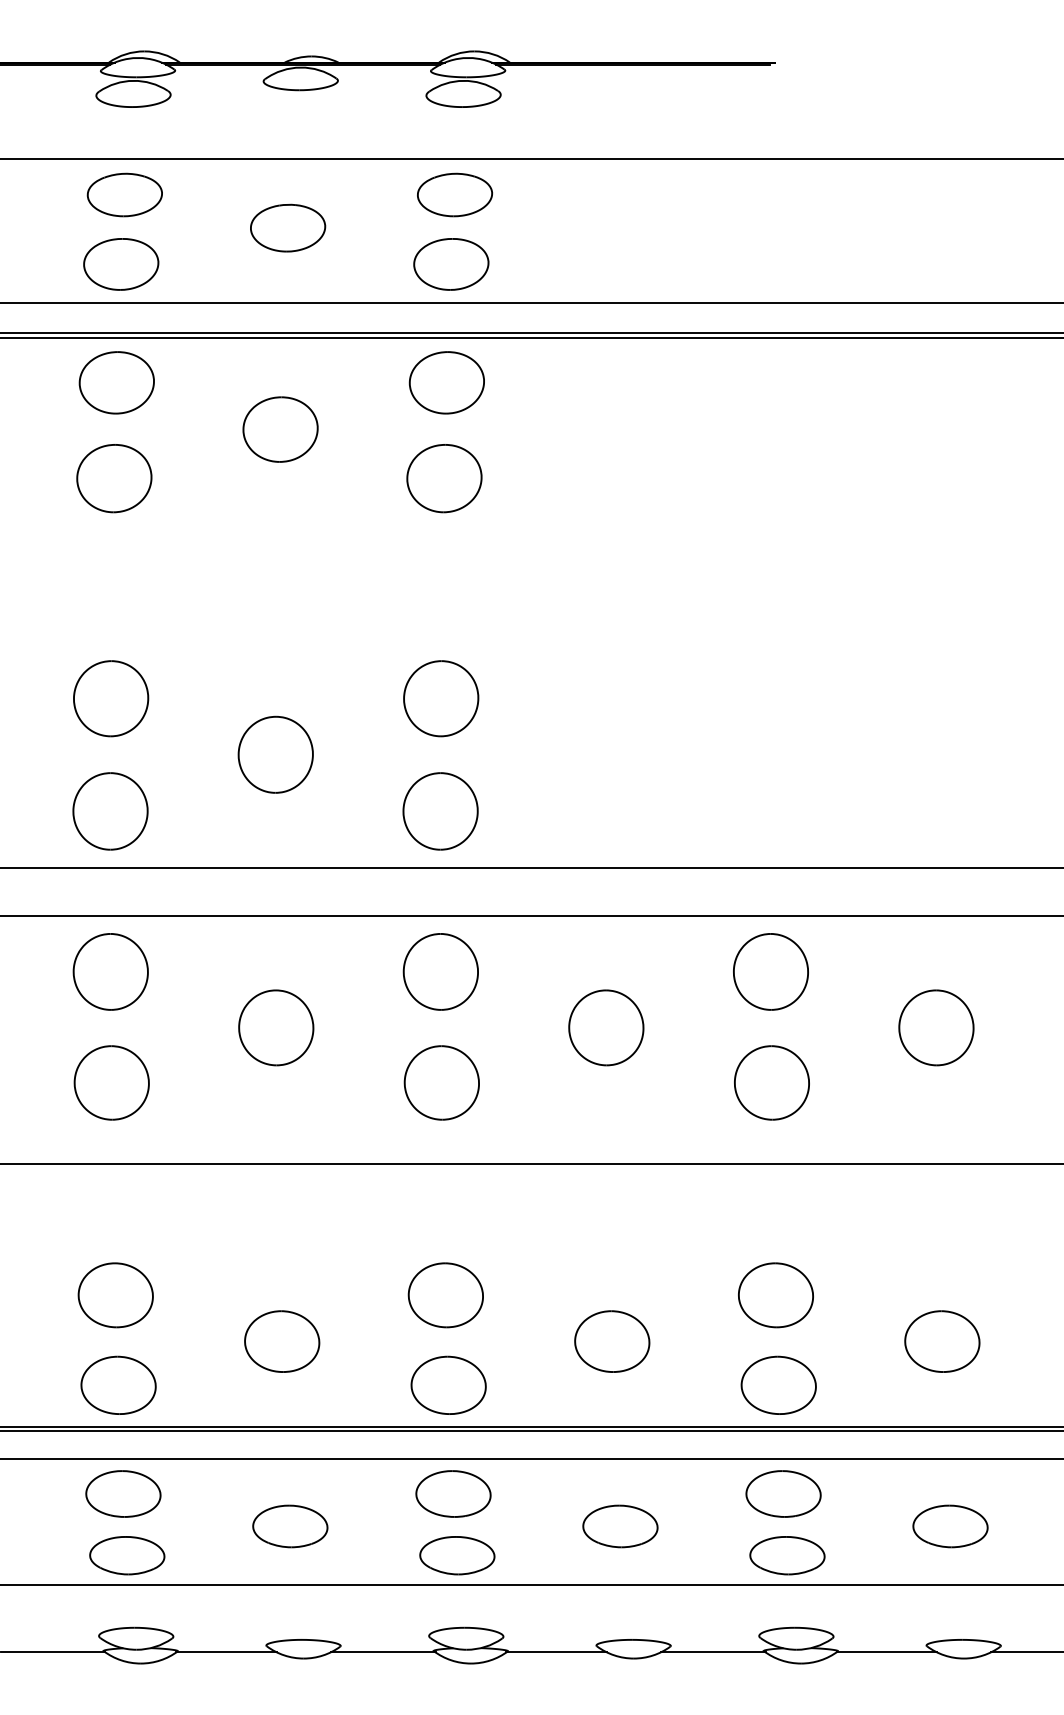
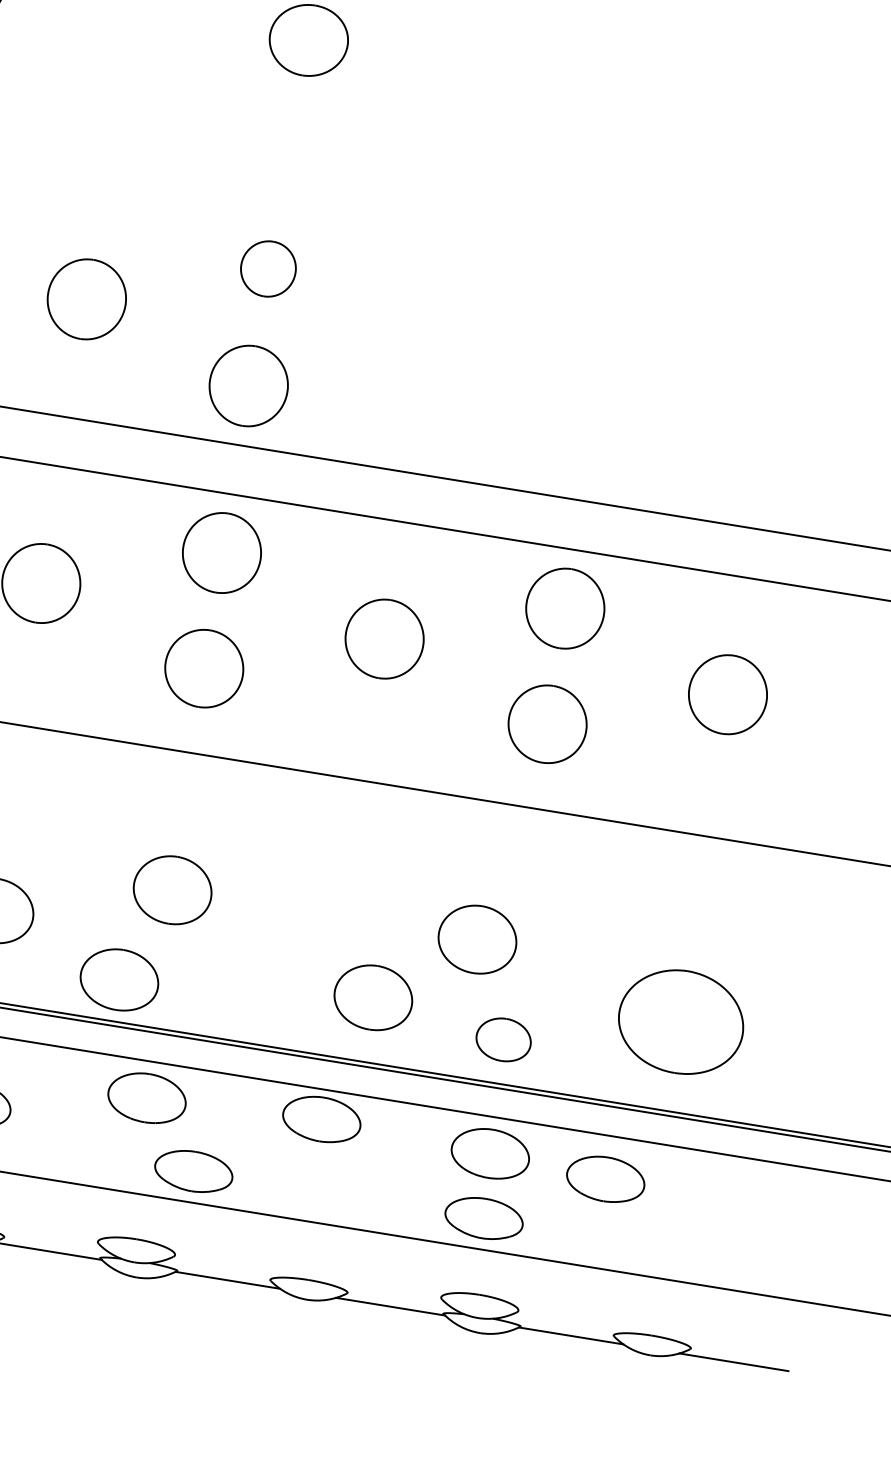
part: (441, 698) -> (268, 268), size x0.7
part: (775, 1295) -> (477, 939), moved
part: (612, 1341) -> (373, 997), moved
part: (942, 1341) -> (681, 1021), size x1.6
part: (448, 1384) -> (119, 978), moved
part: (778, 1384) -> (503, 1039), size x0.7
part: (620, 1526) -> (321, 1119), moved
part: (950, 1526) -> (605, 1179), moved
part: (457, 1555) -> (194, 1171), moved

